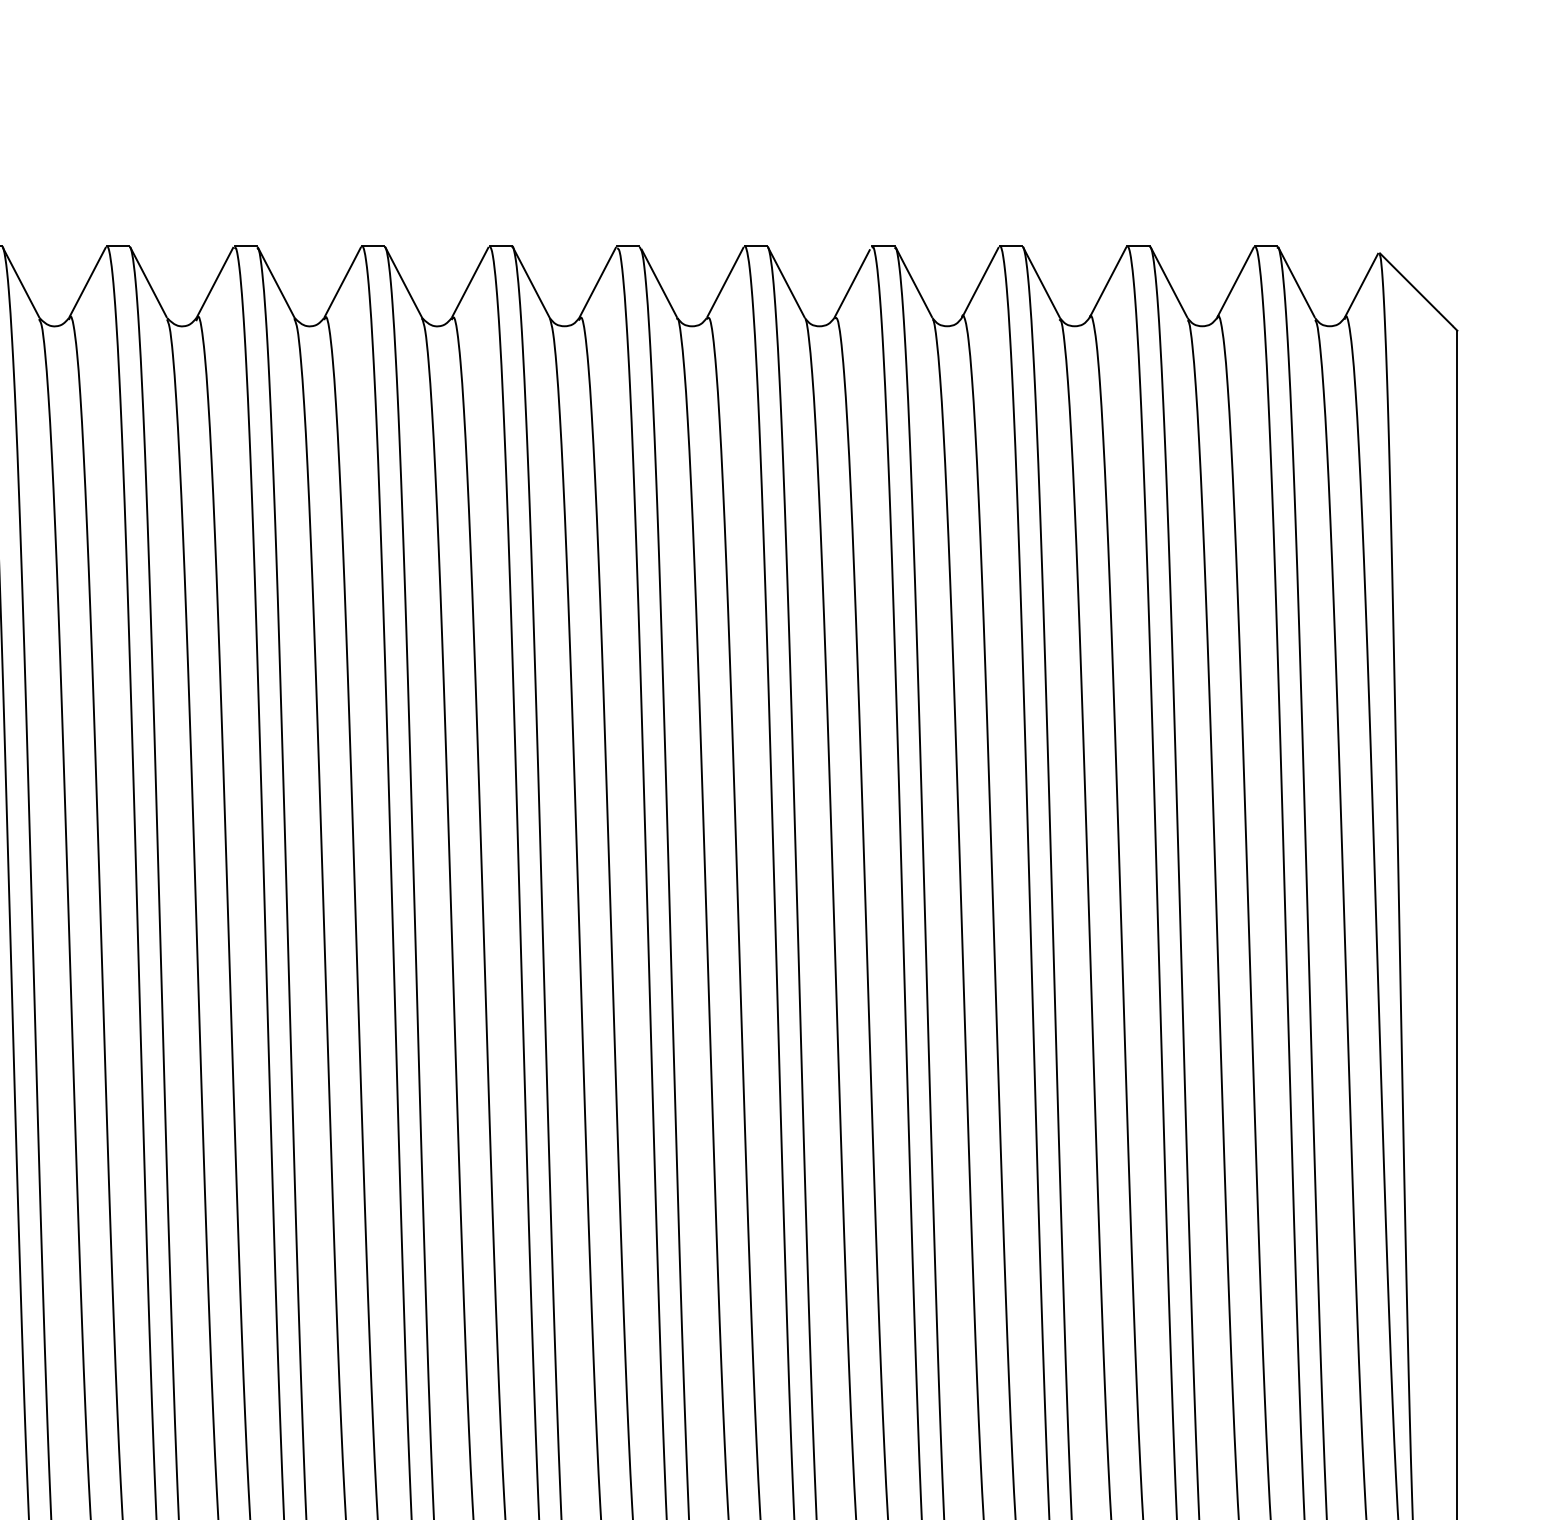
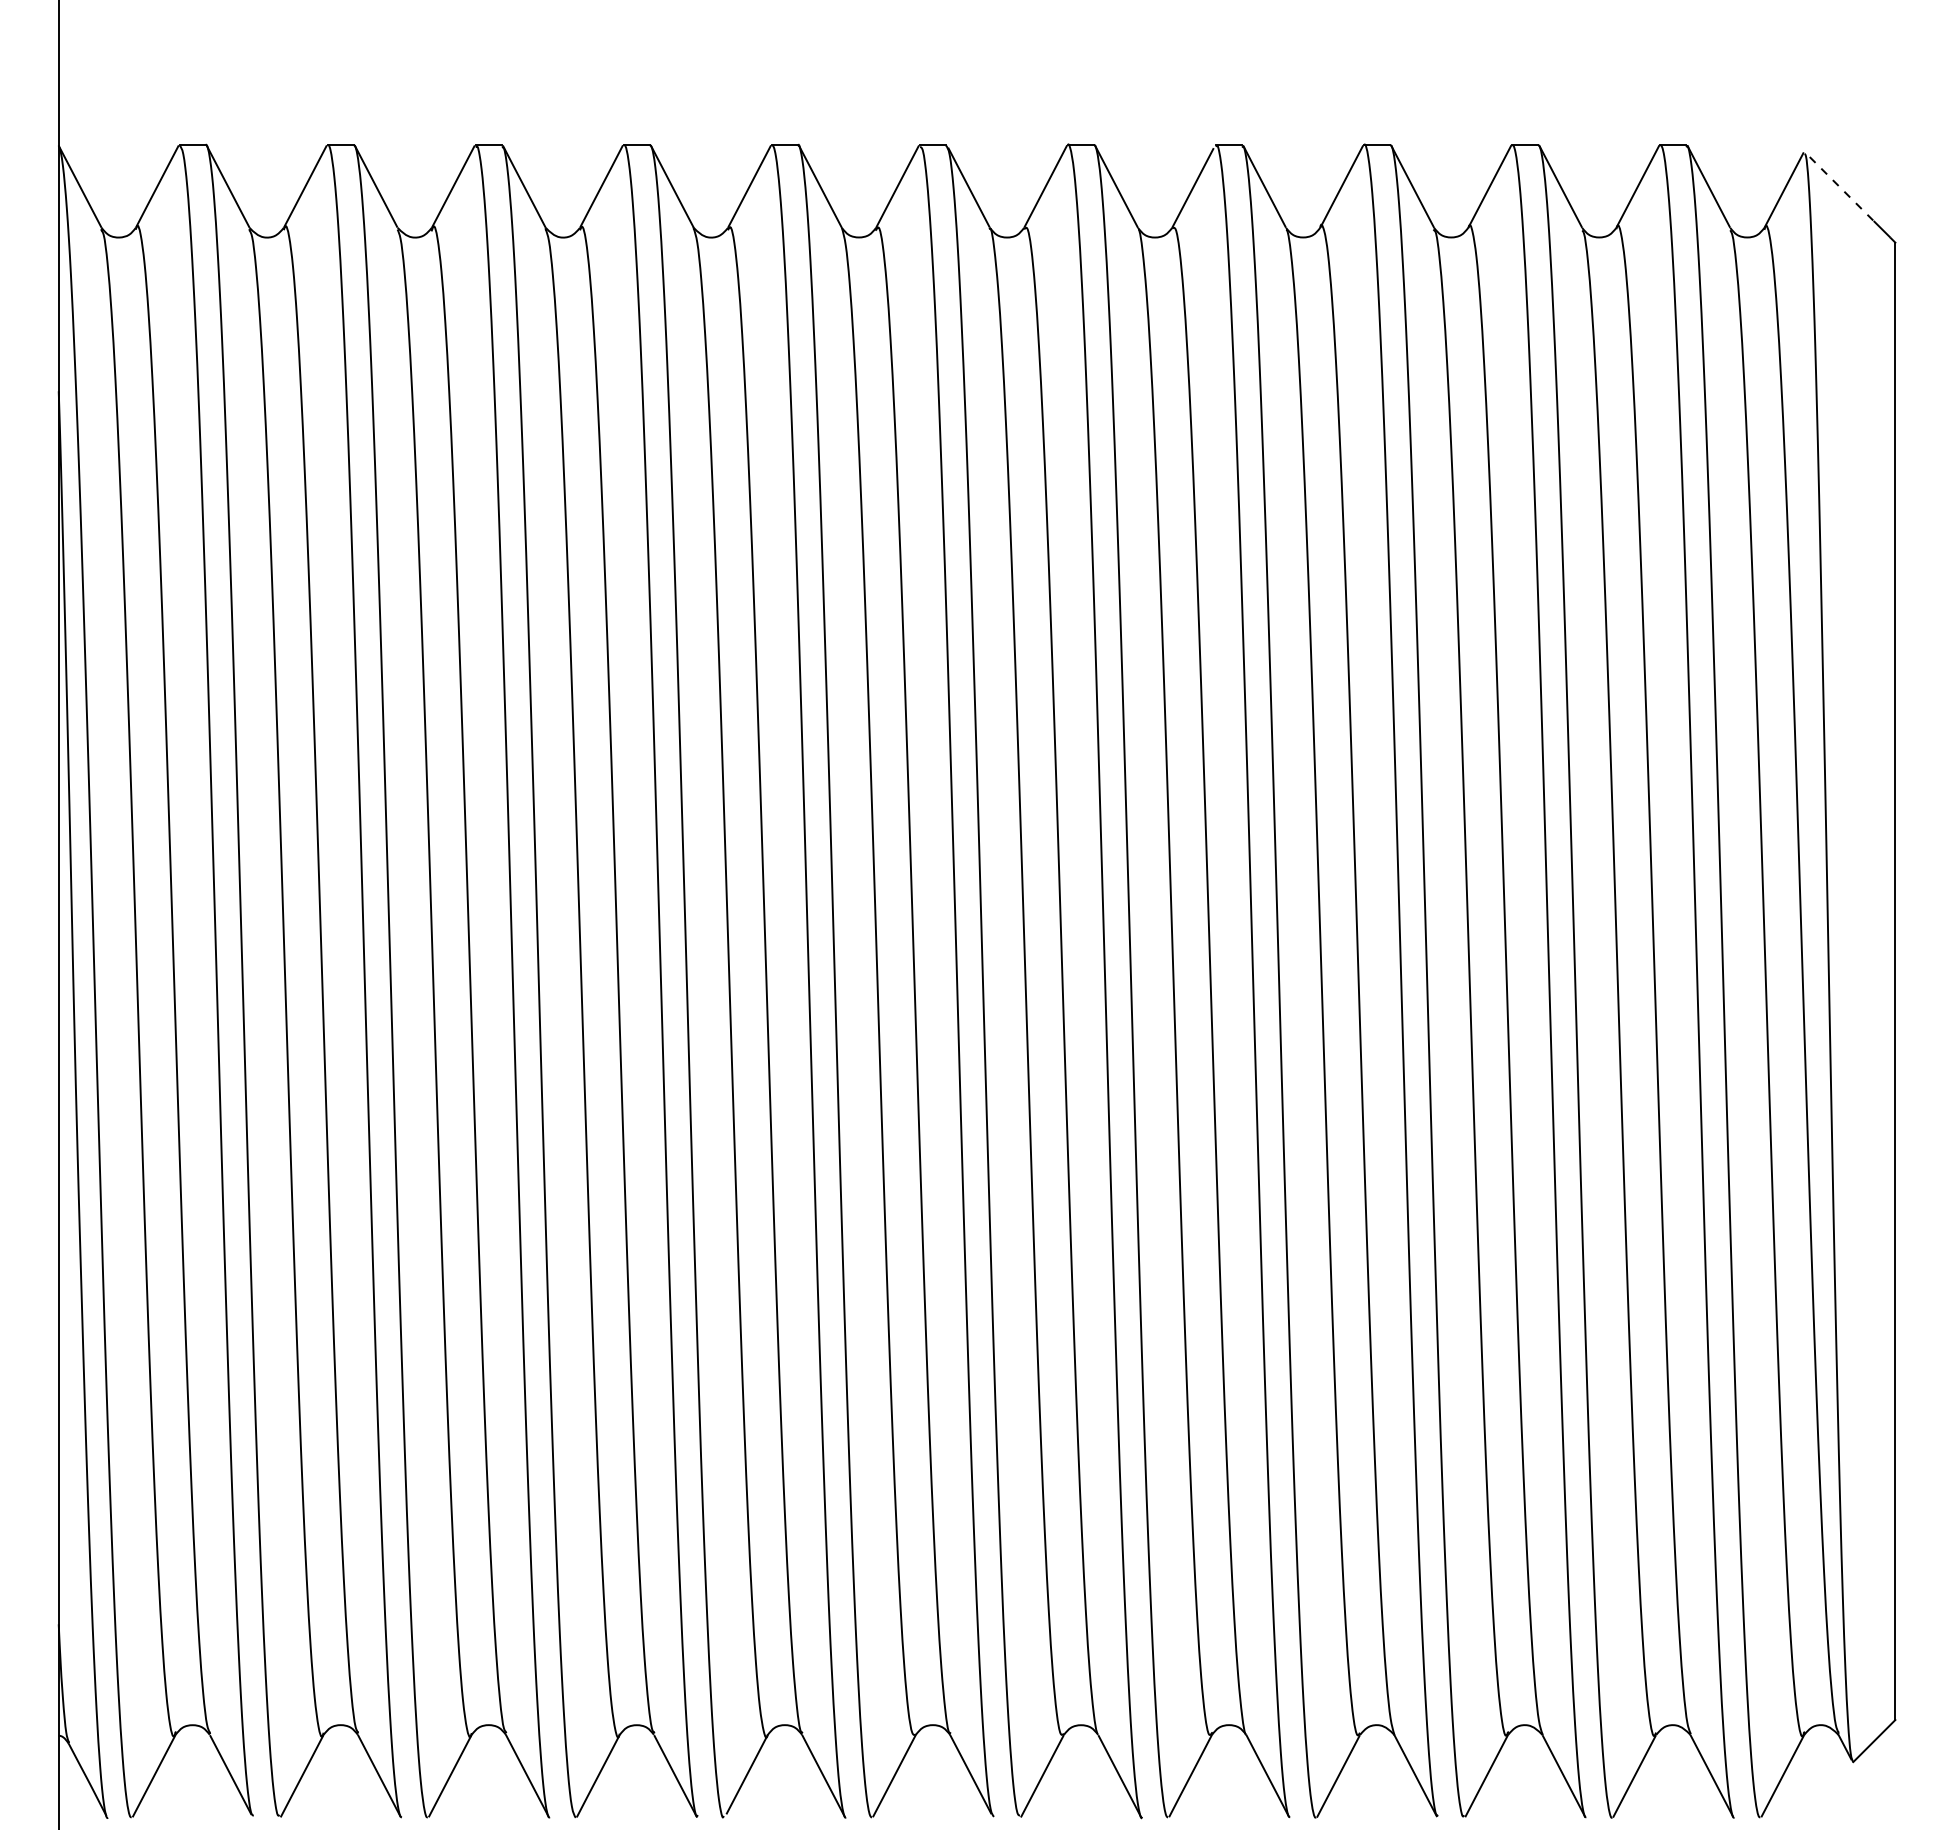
line: (1409, 282) -> (1839, 186), solid -> dashed

